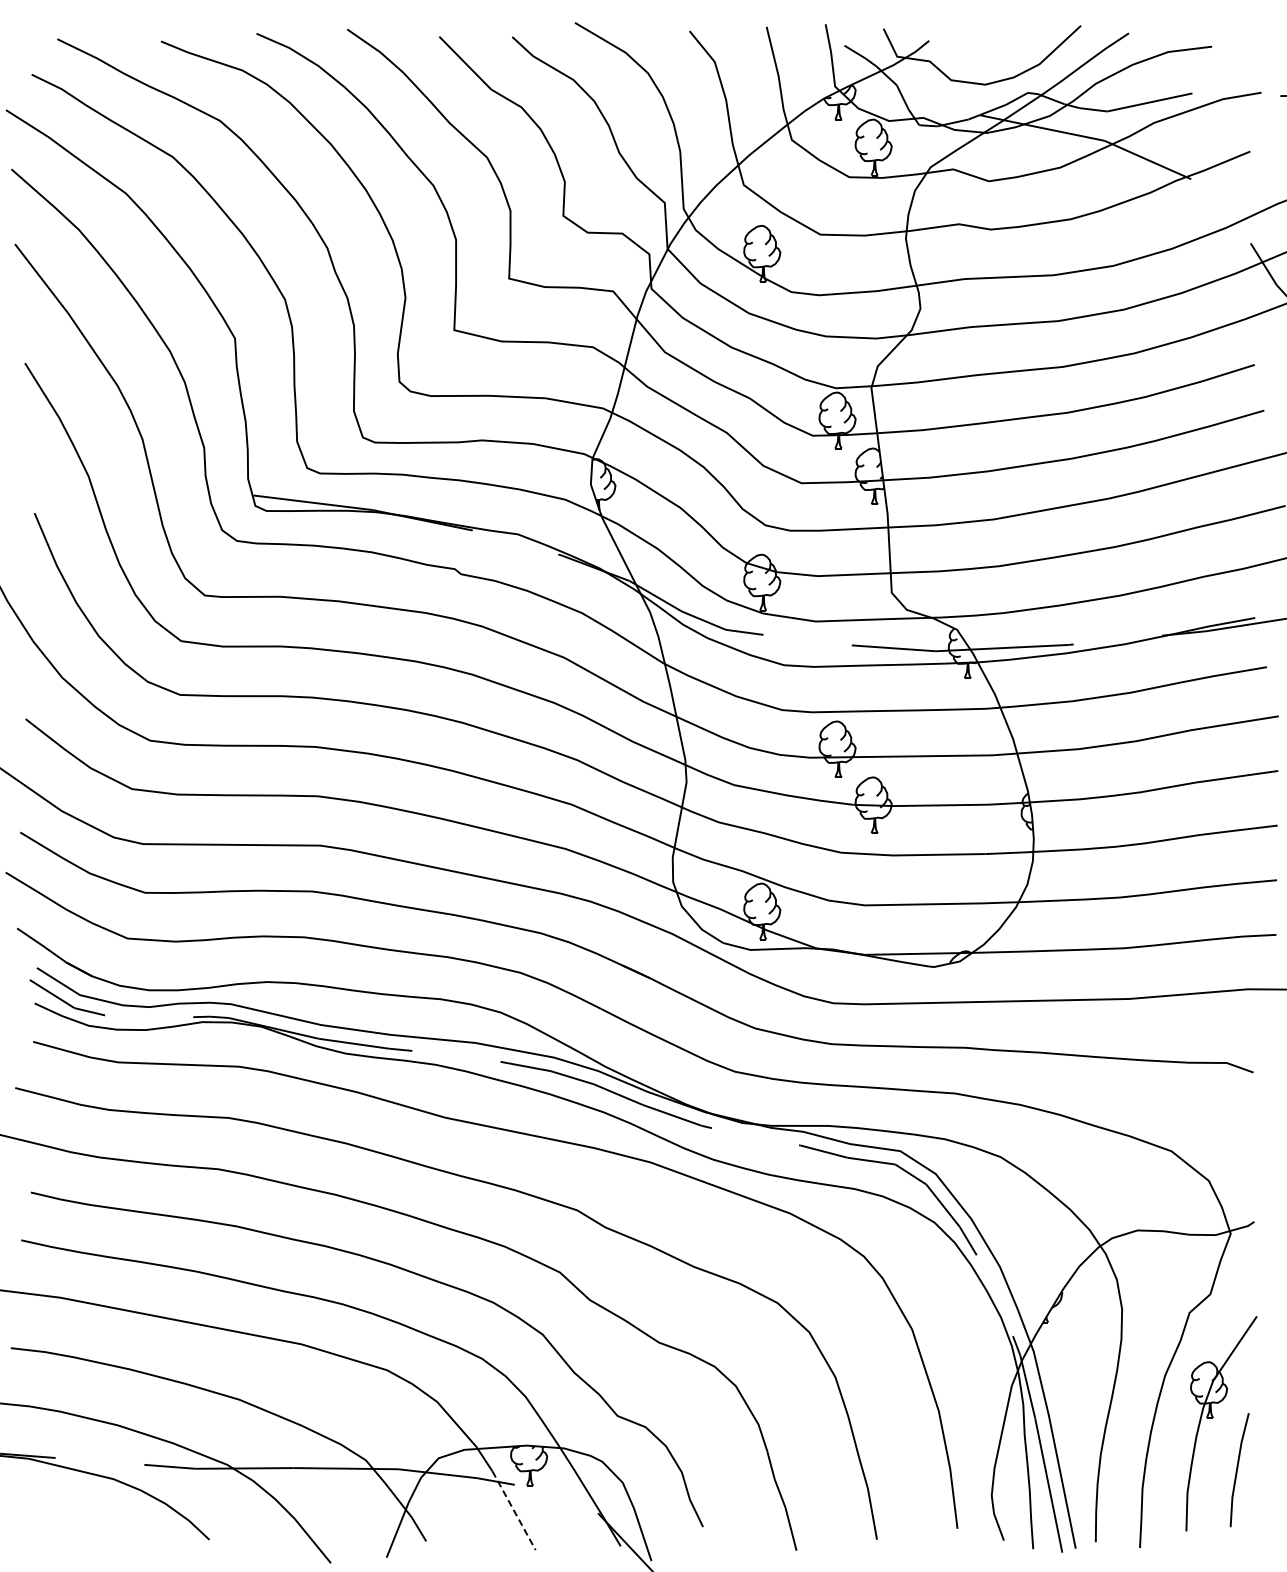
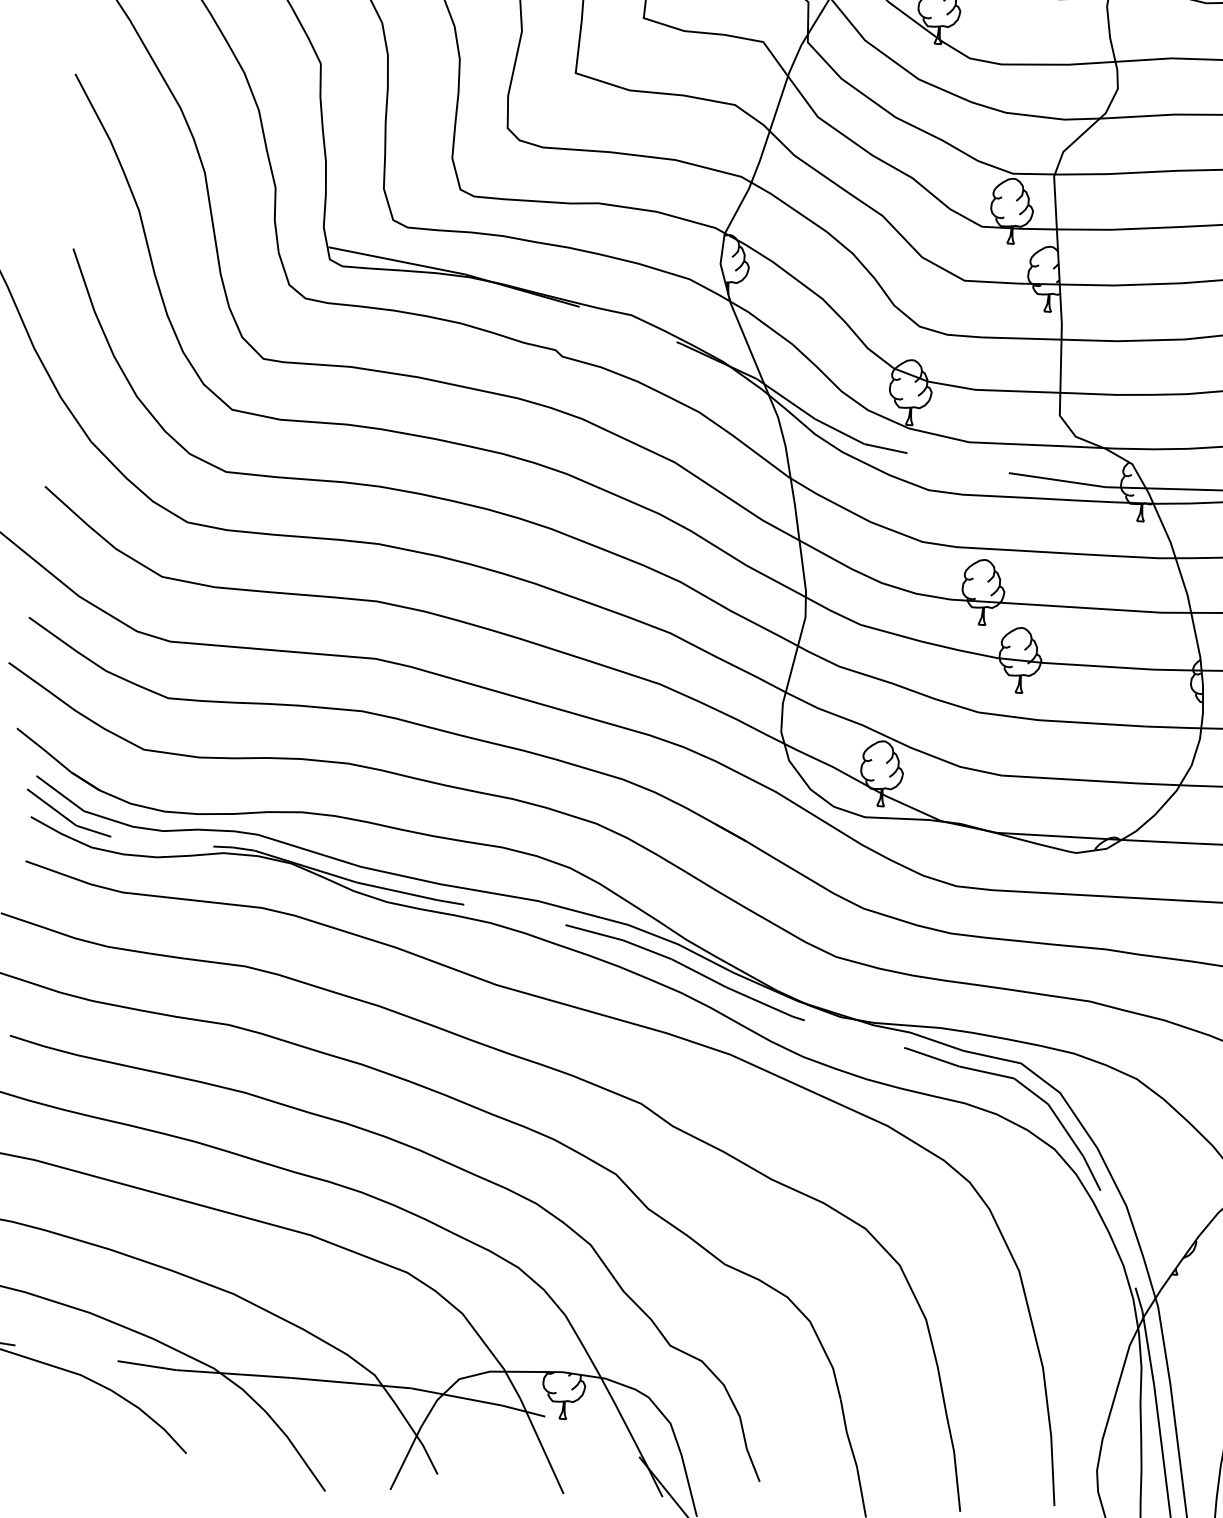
line: (514, 1510) -> (542, 1446), dashed -> solid

